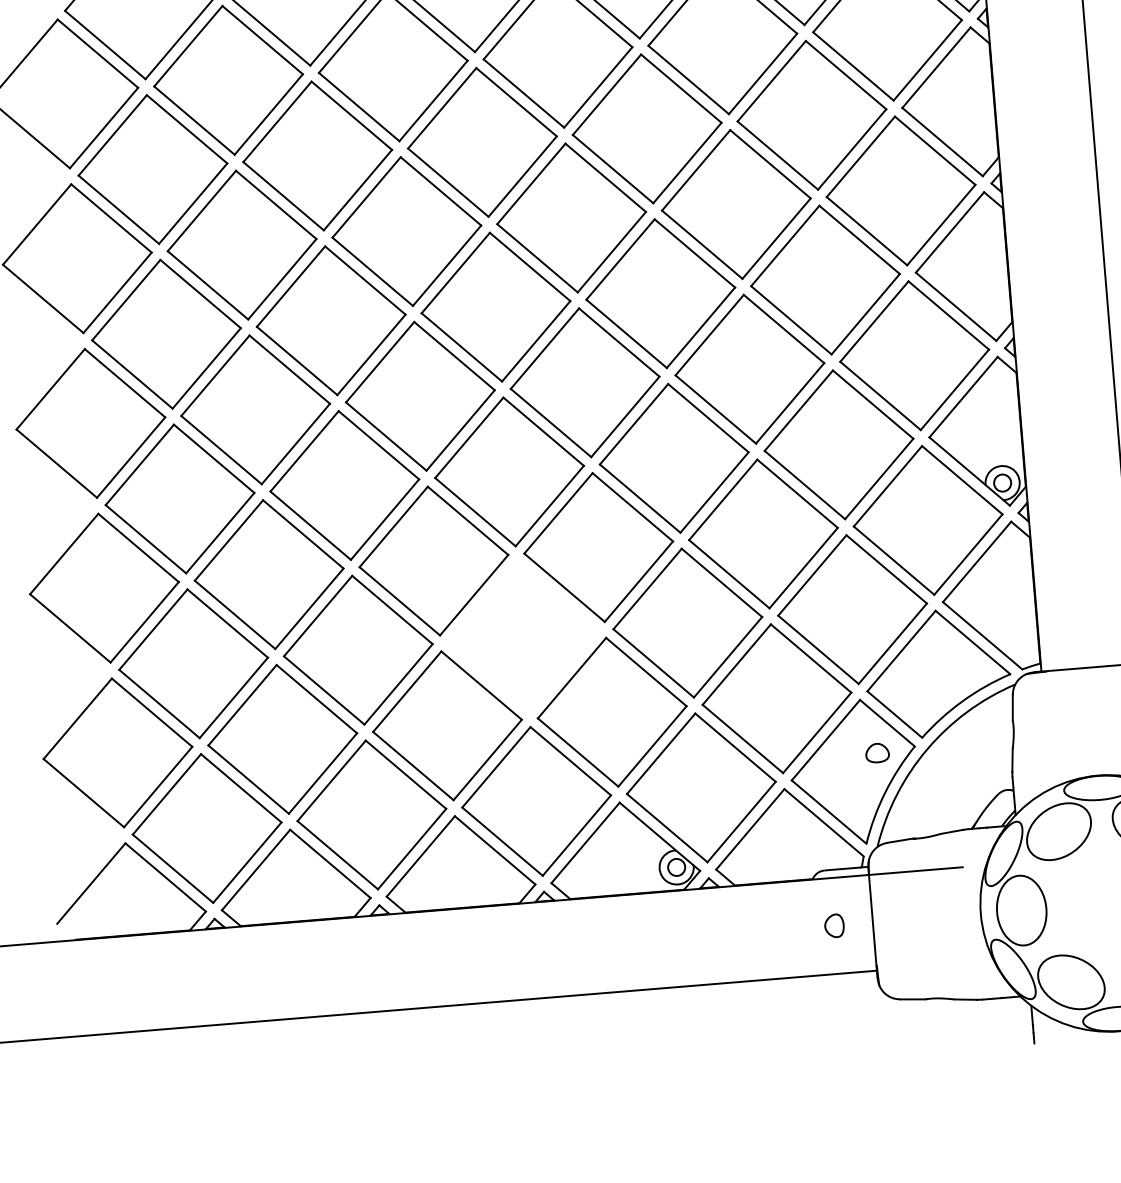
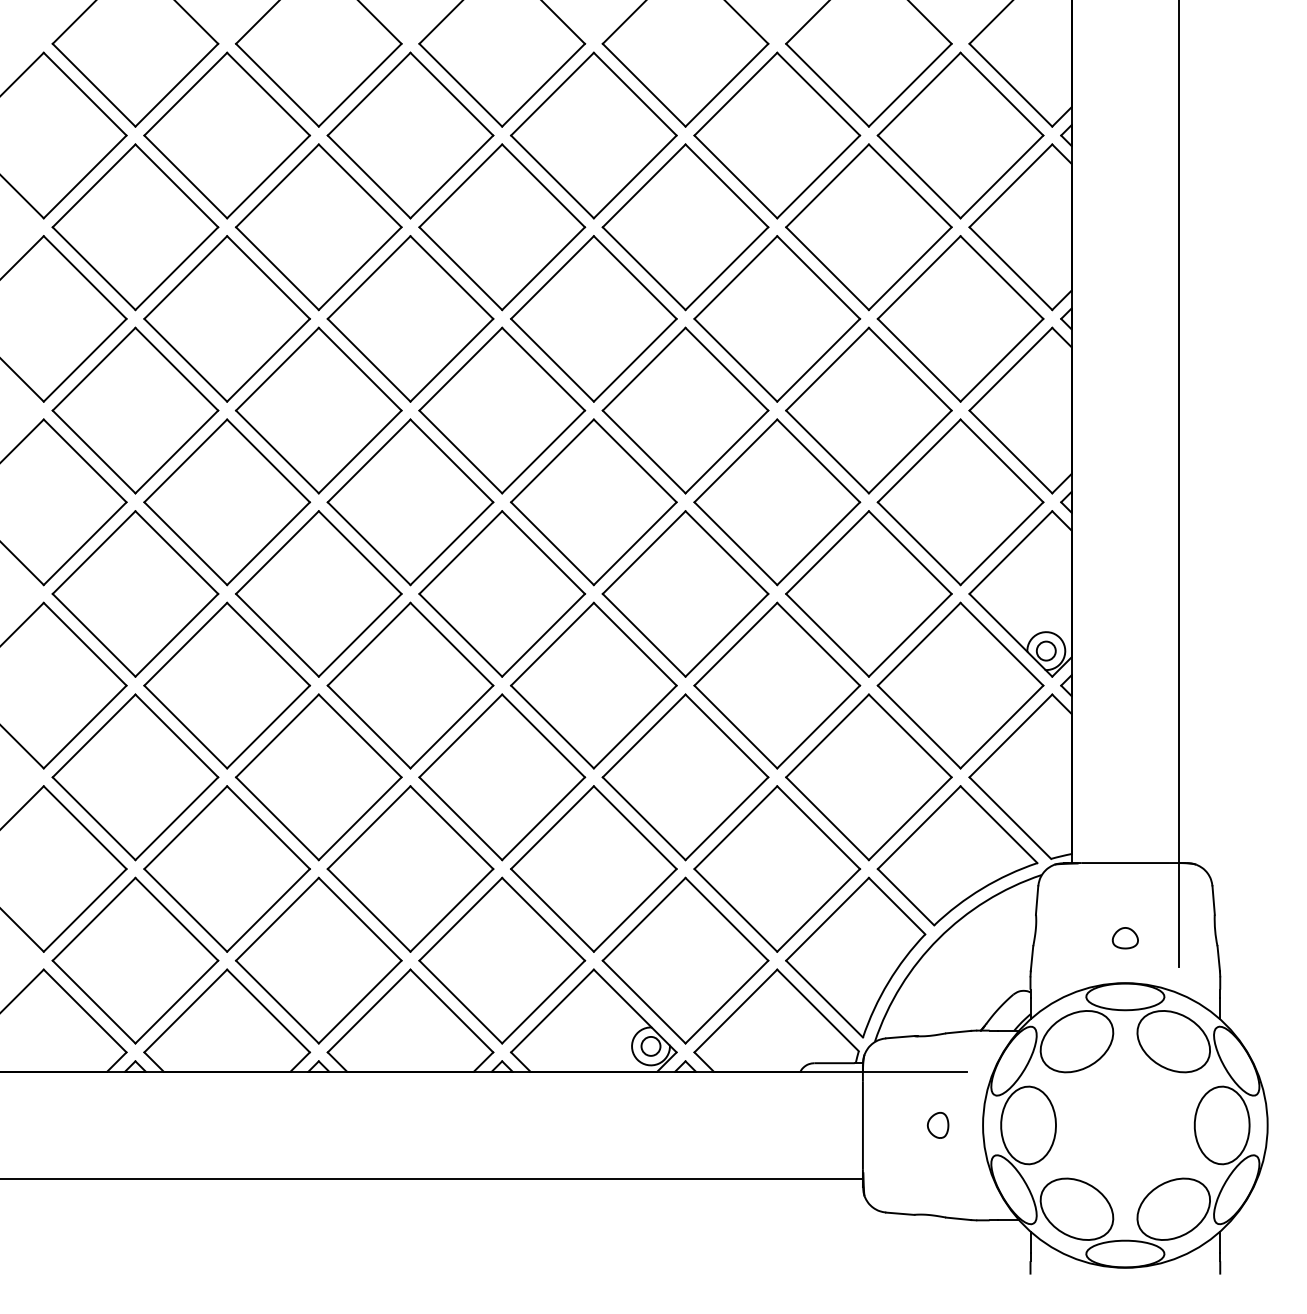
part: (523, 636) -> (502, 777), added
part: (876, 753) -> (1124, 938), moved
part: (833, 926) -> (937, 1125), moved

